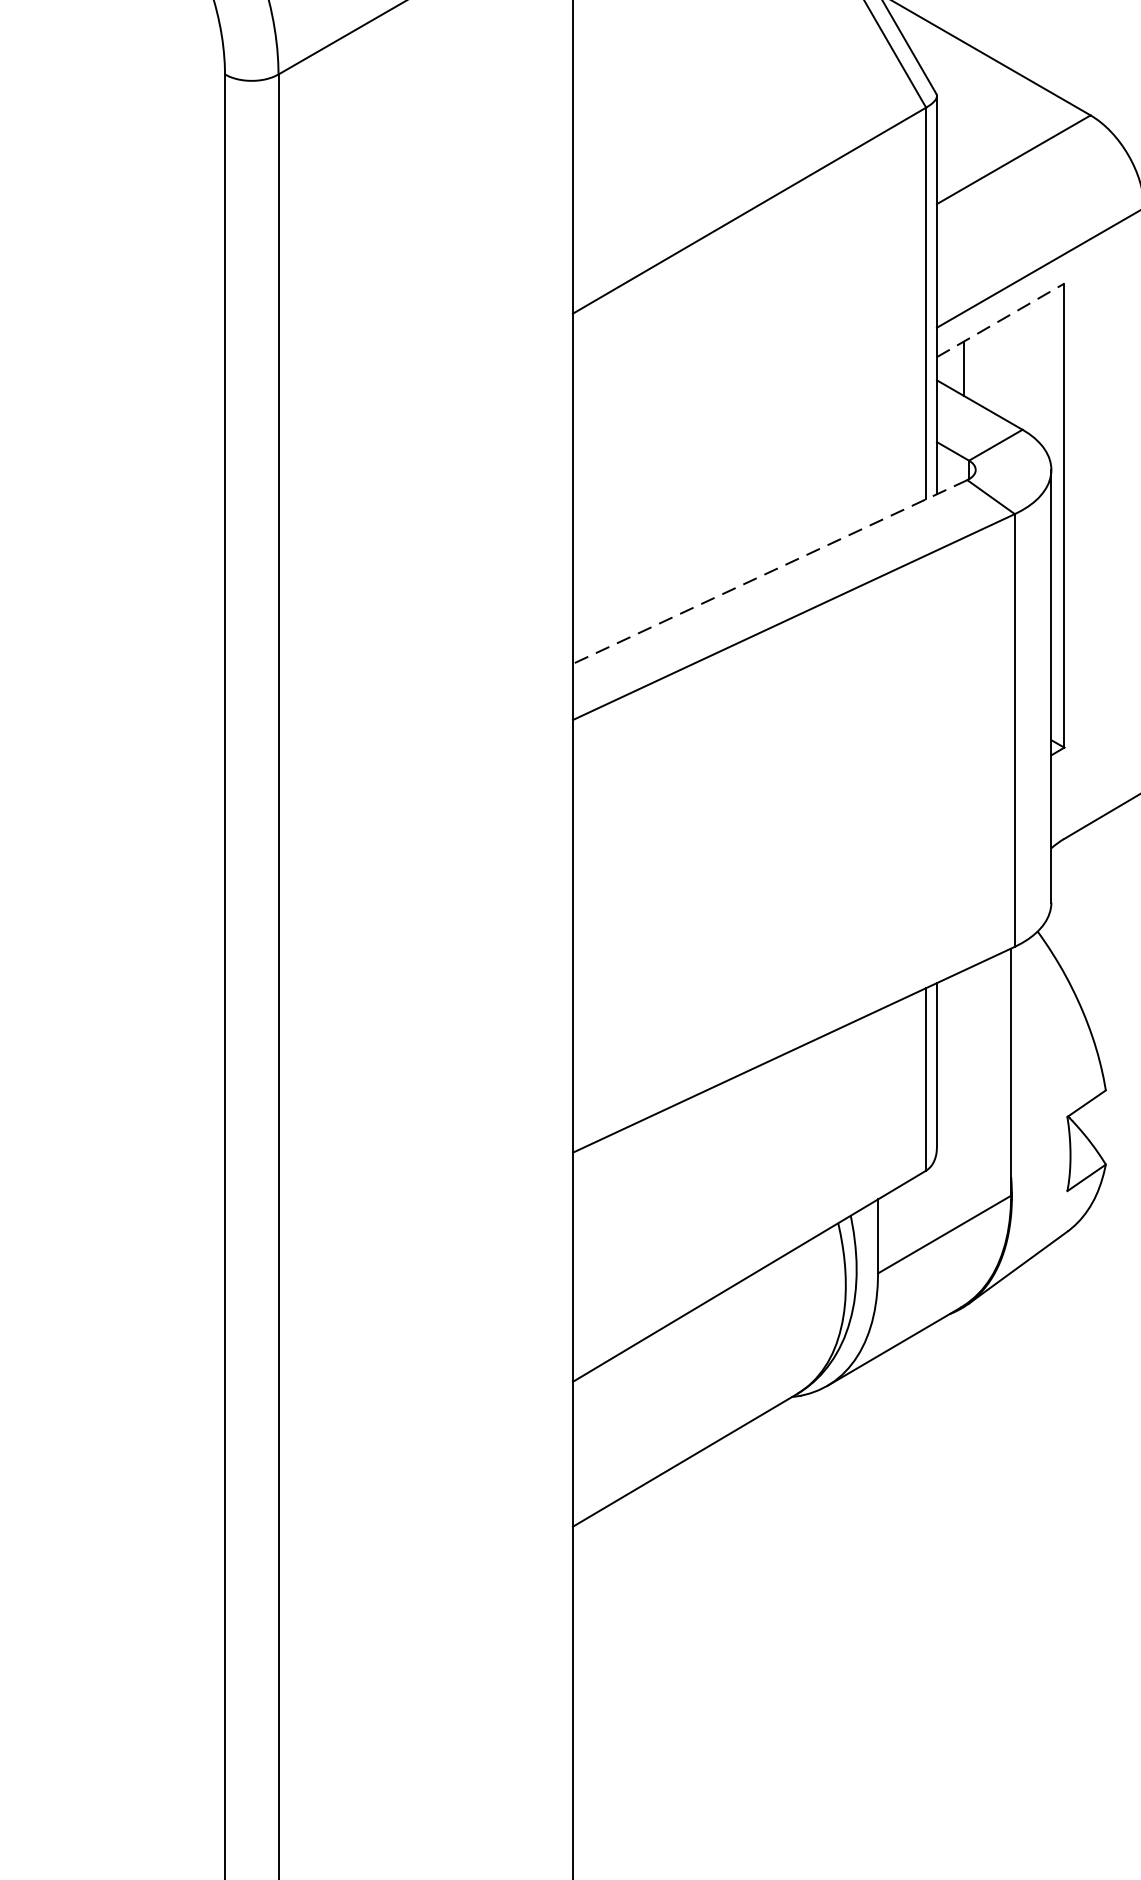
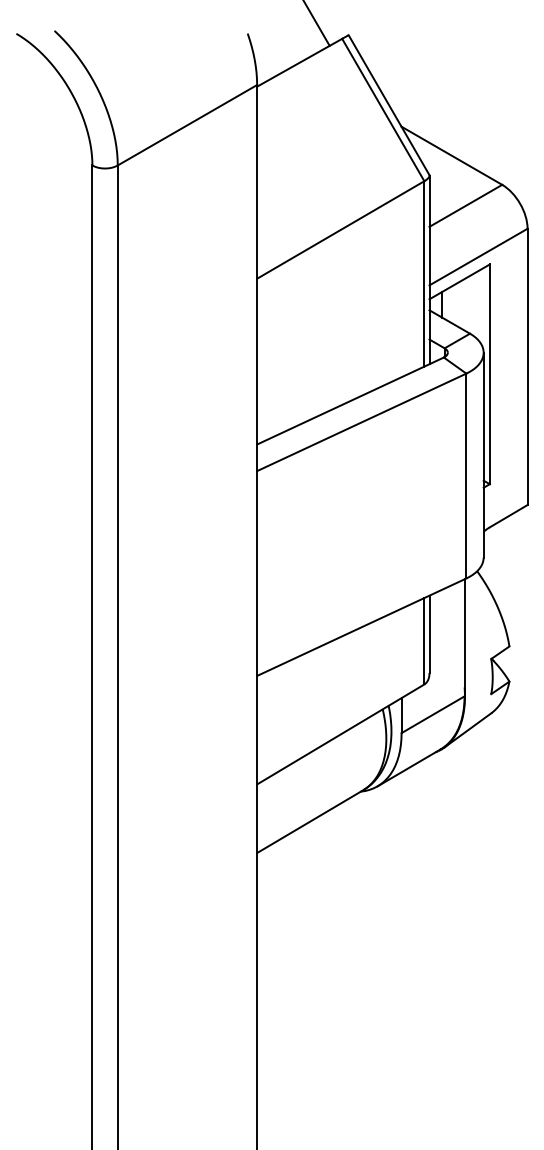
line: (1000, 319) -> (459, 281), dashed -> solid
line: (770, 572) -> (350, 401), dashed -> solid

